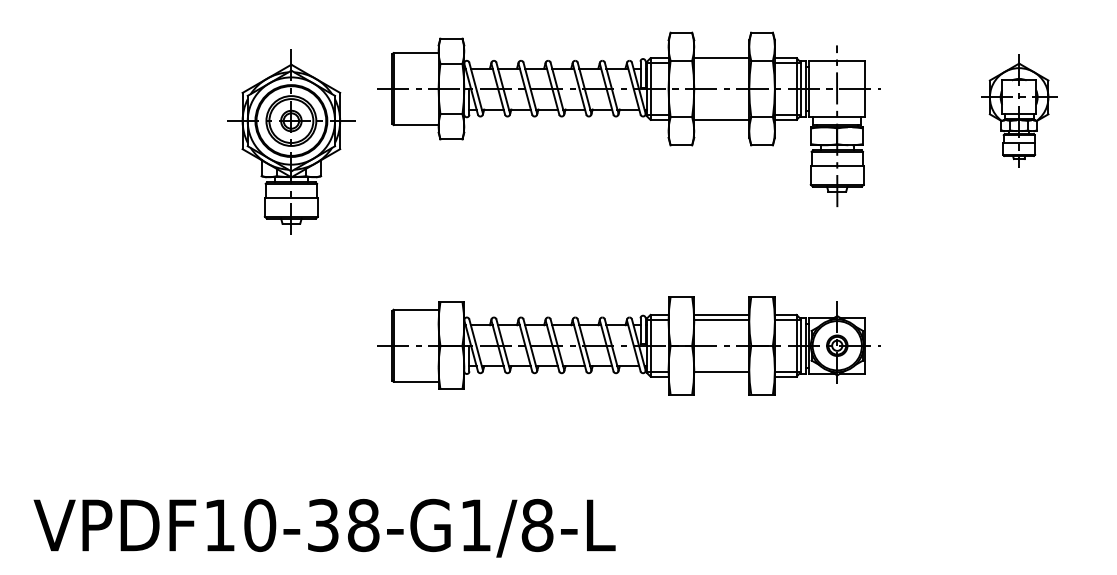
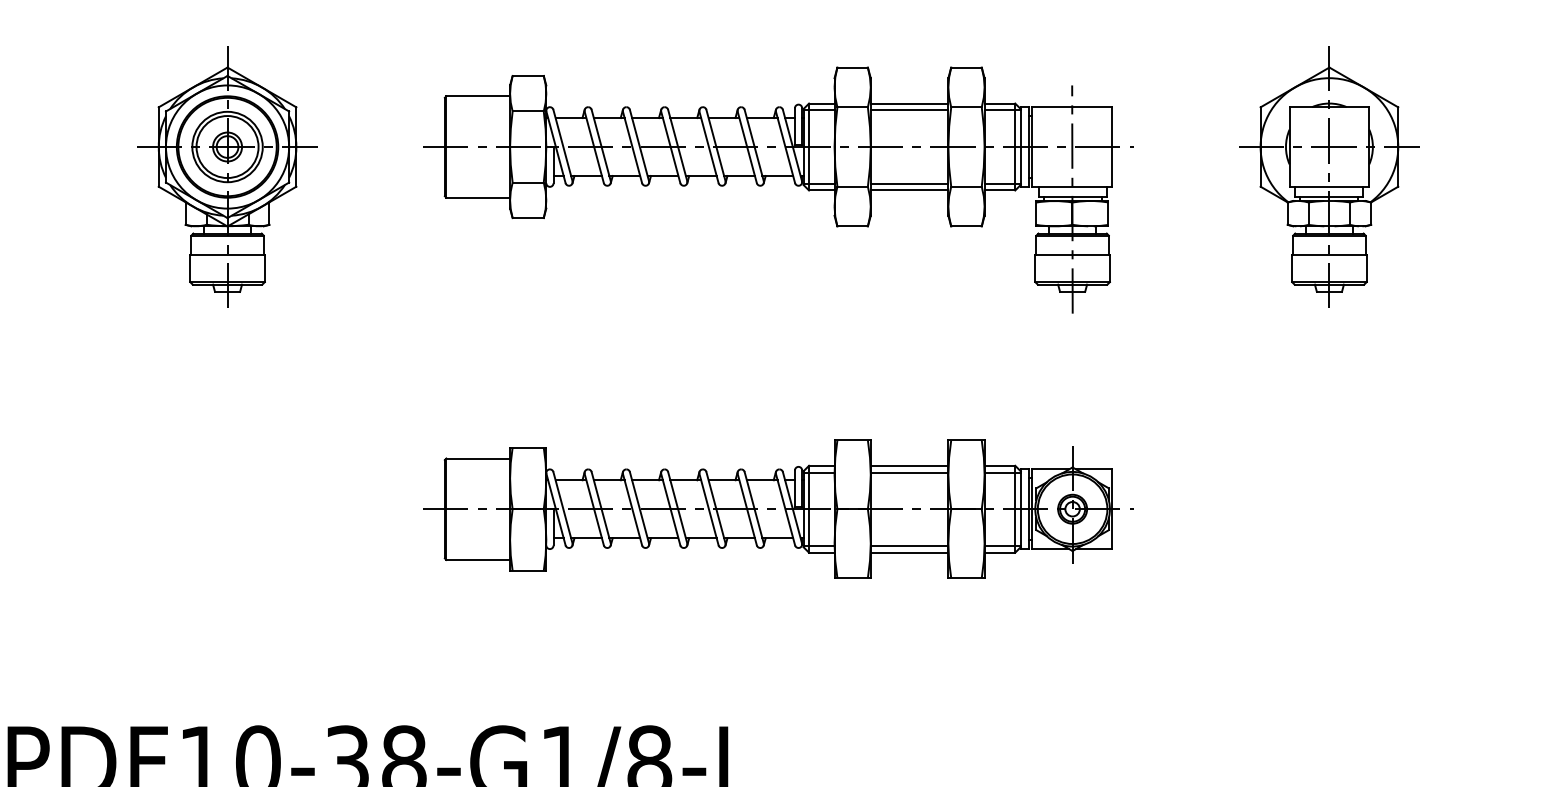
line: (721, 63) -> (909, 110), added
part: (1018, 109) -> (1328, 175), size x1.67
line: (721, 114) -> (909, 182), added
part: (291, 141) -> (227, 175), moved
line: (721, 376) -> (909, 552), added

